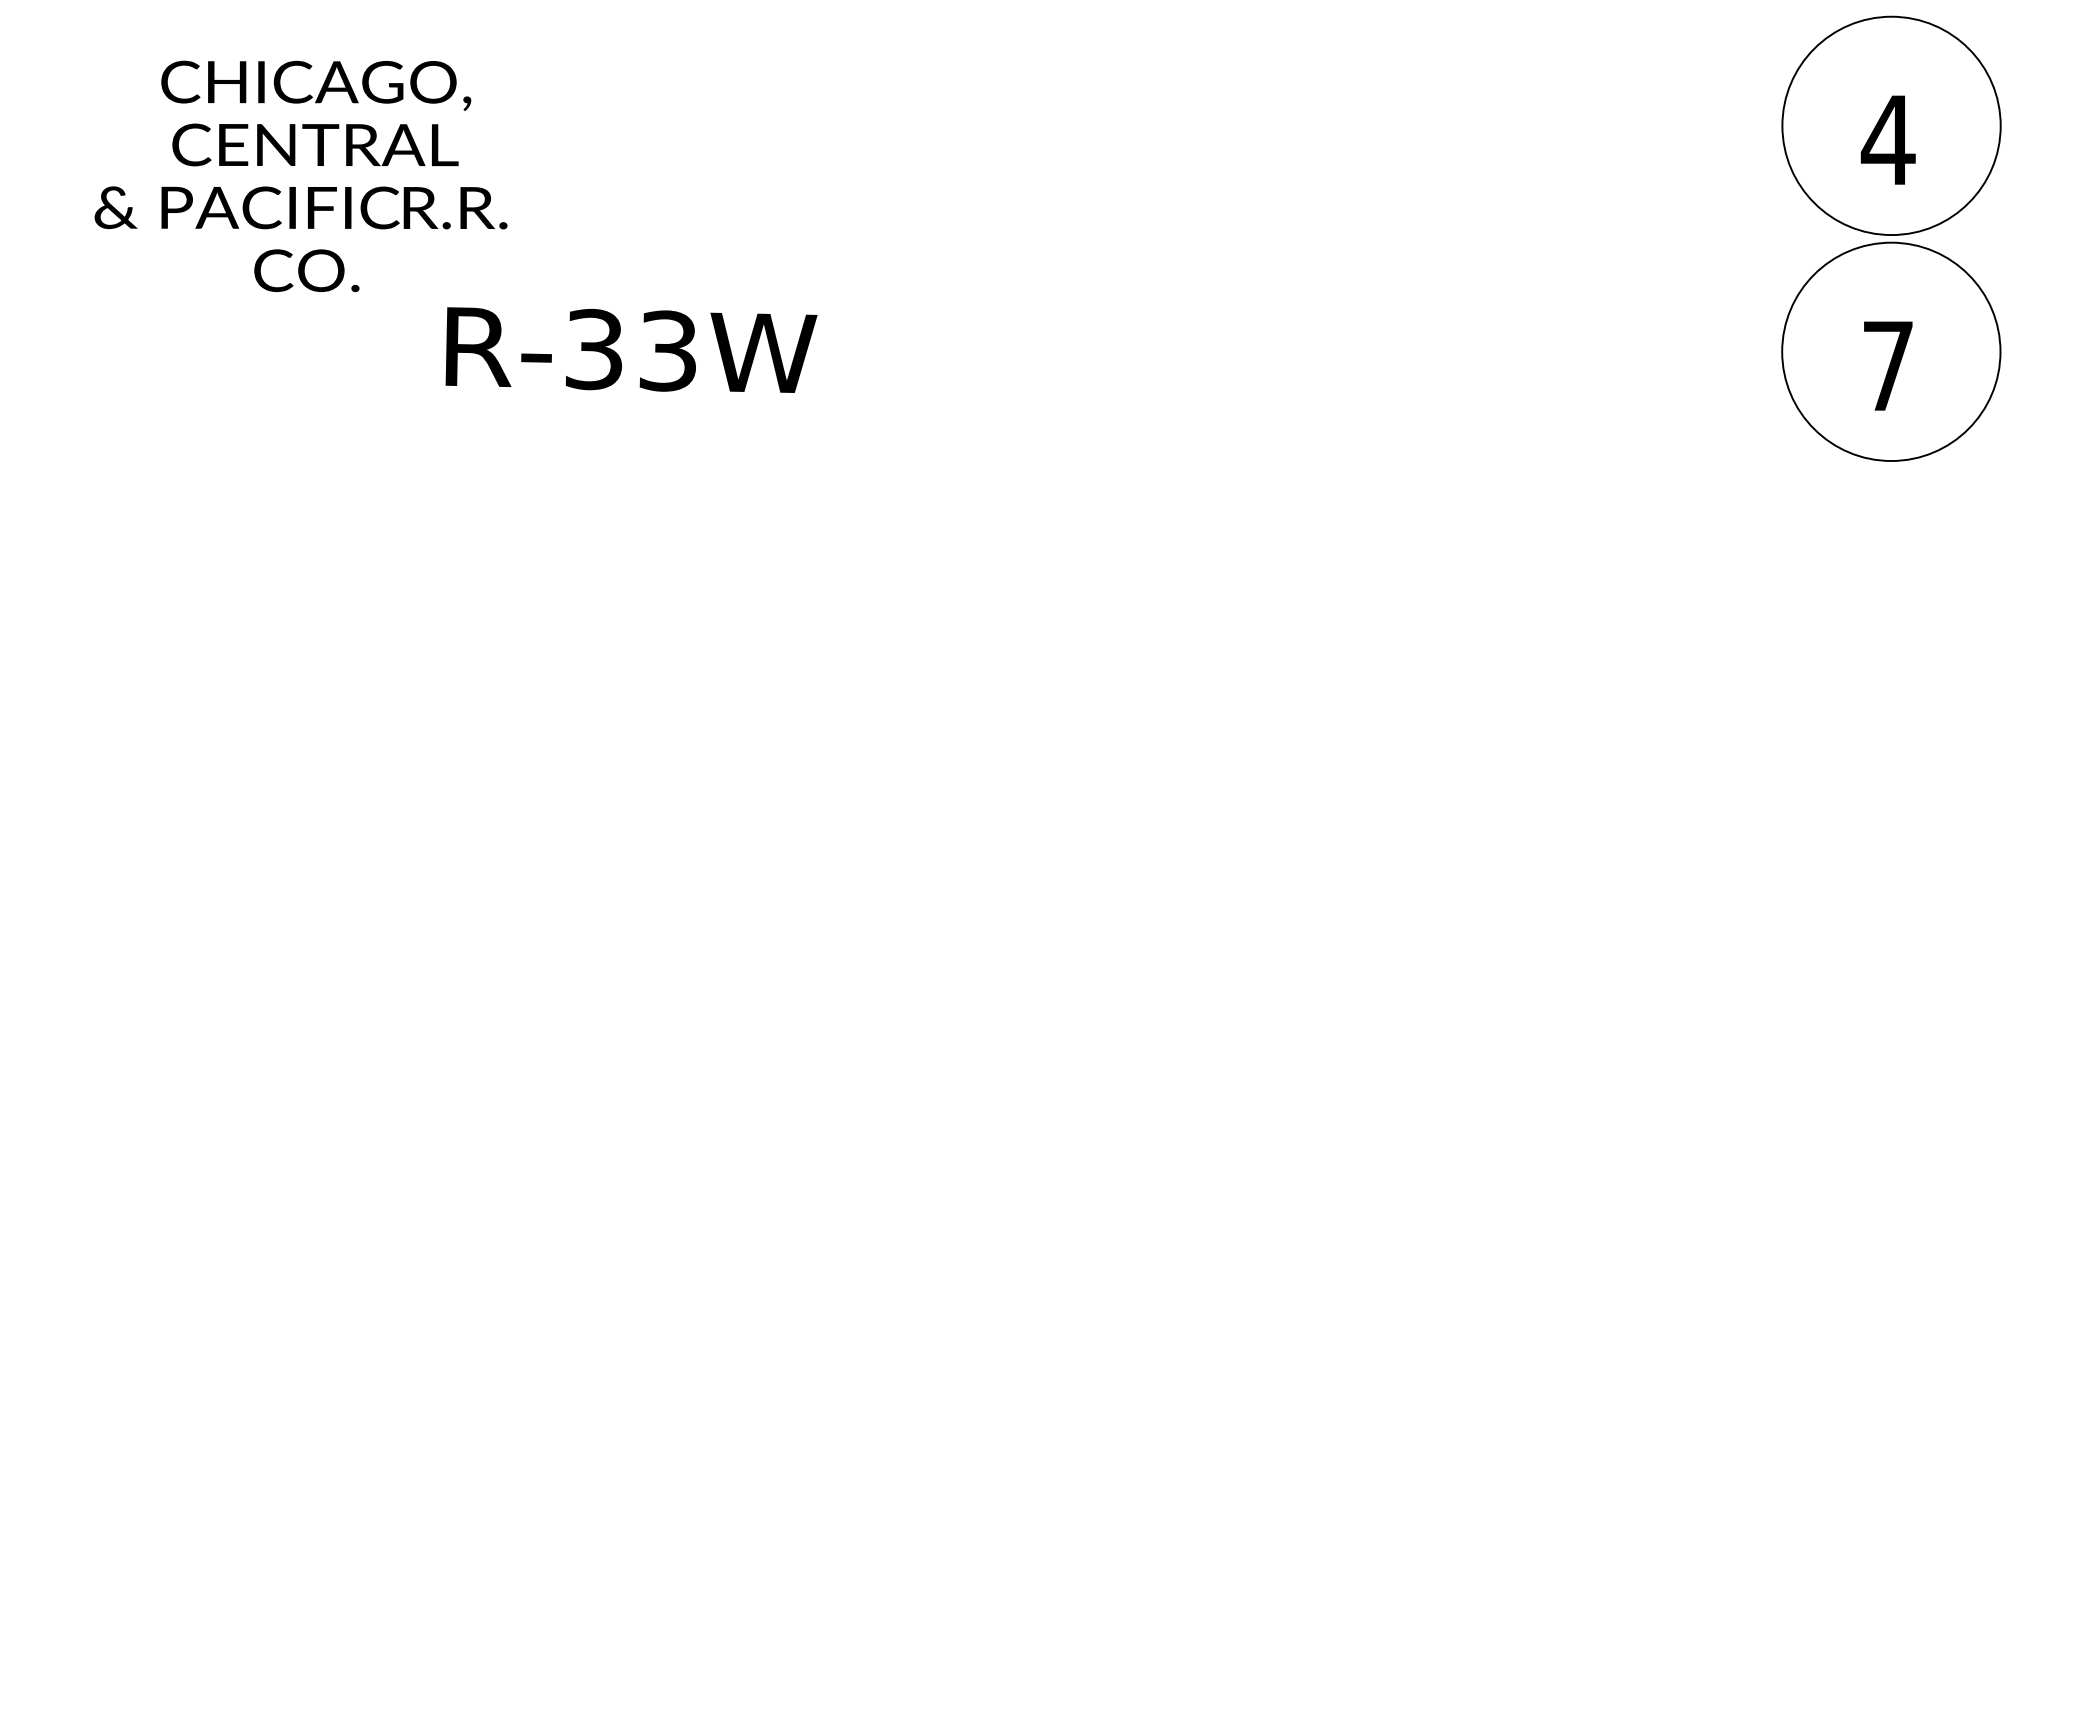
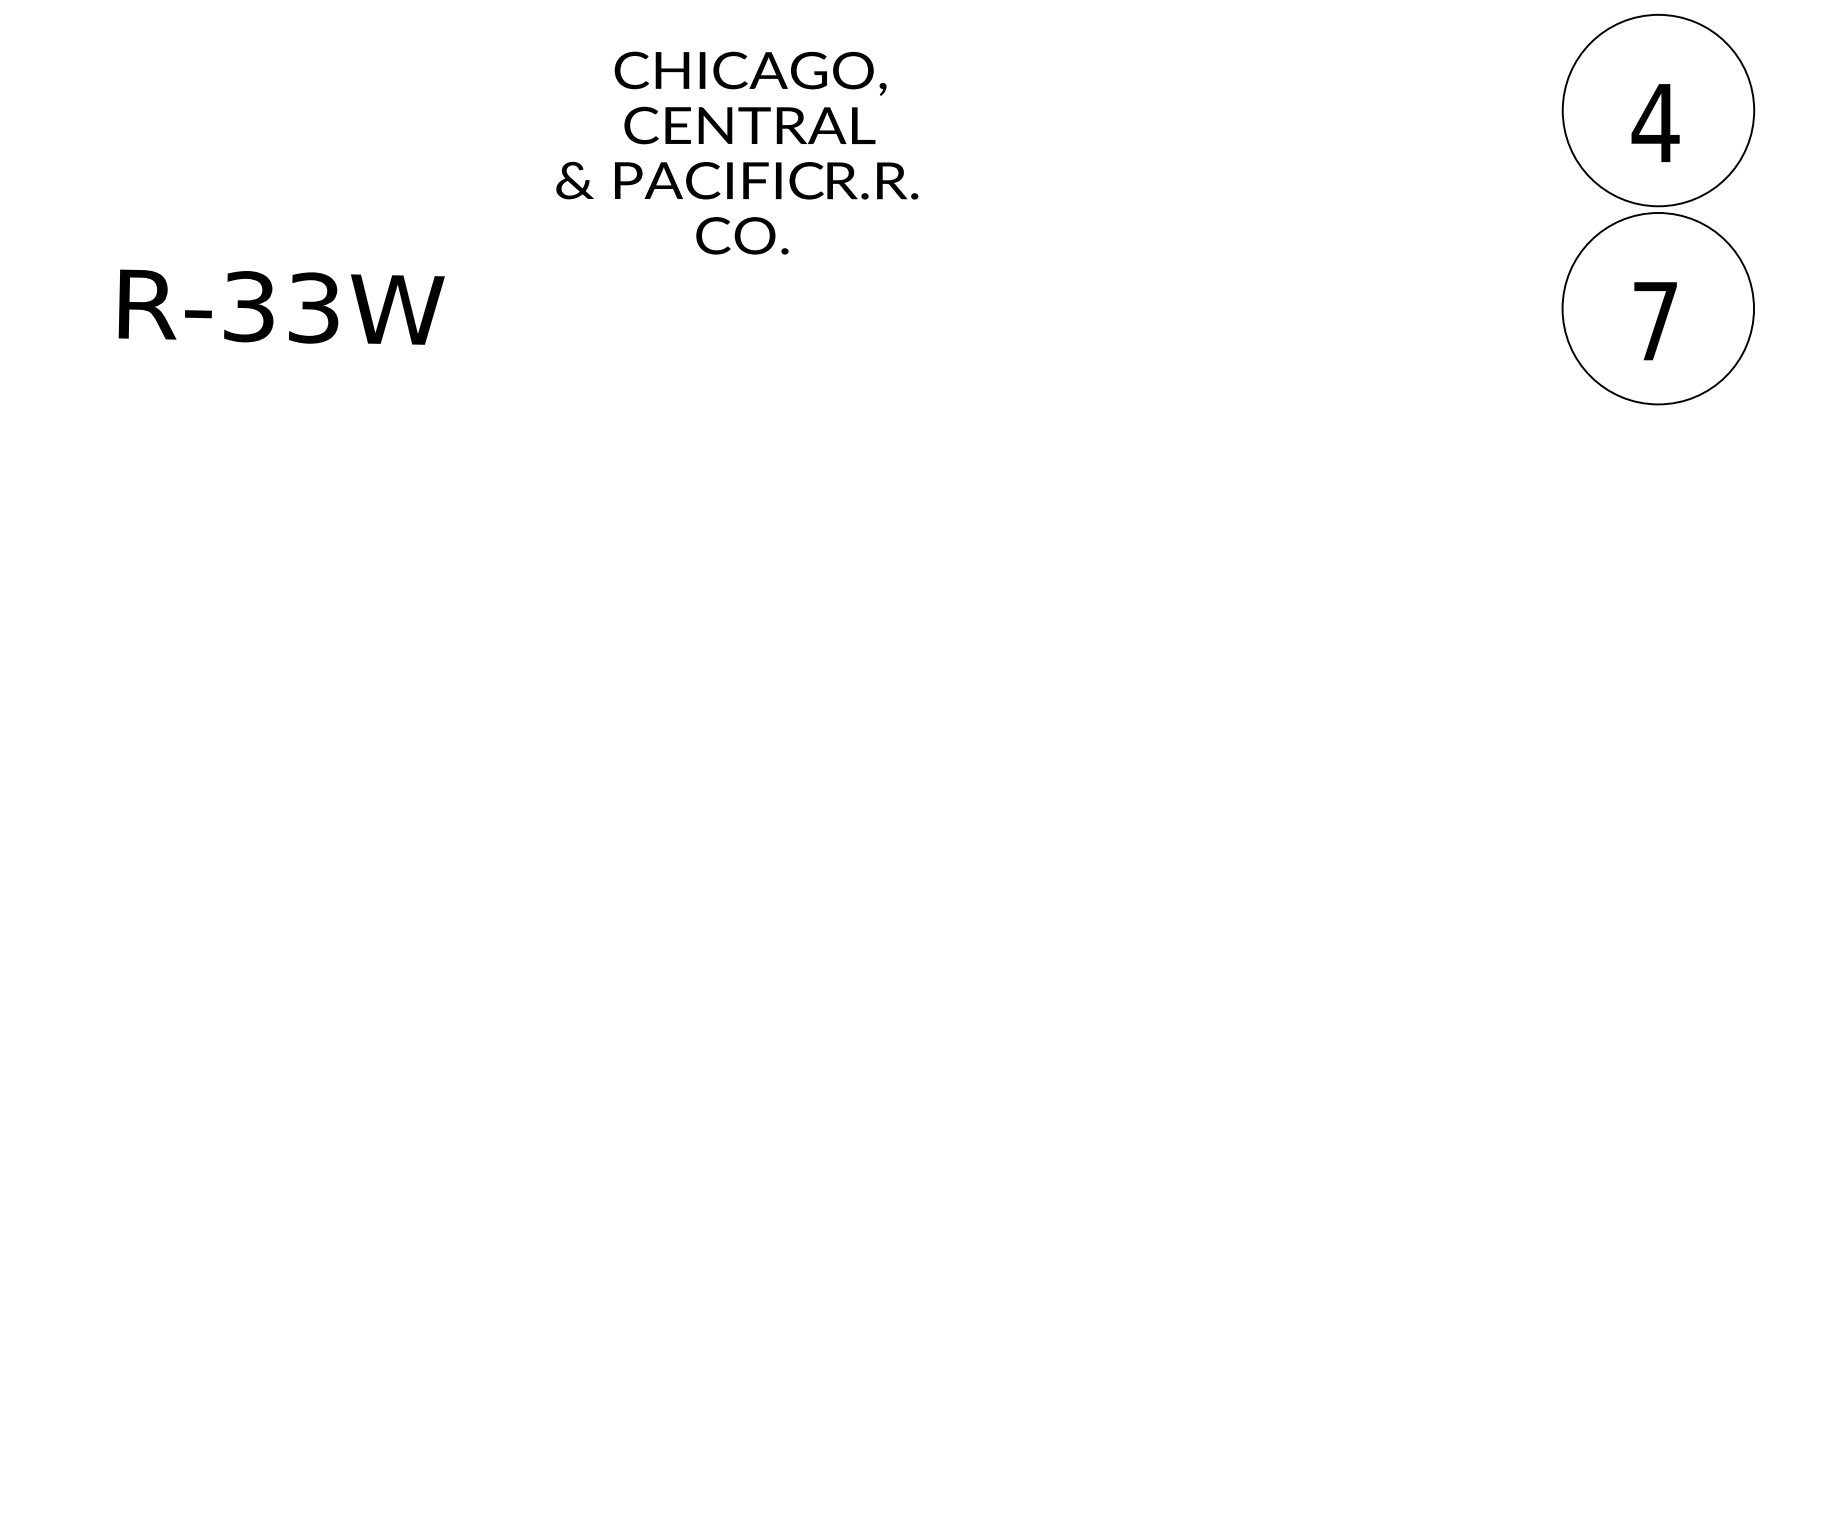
text: (300, 176) -> (736, 153), moved
text: (631, 349) -> (281, 306), moved

